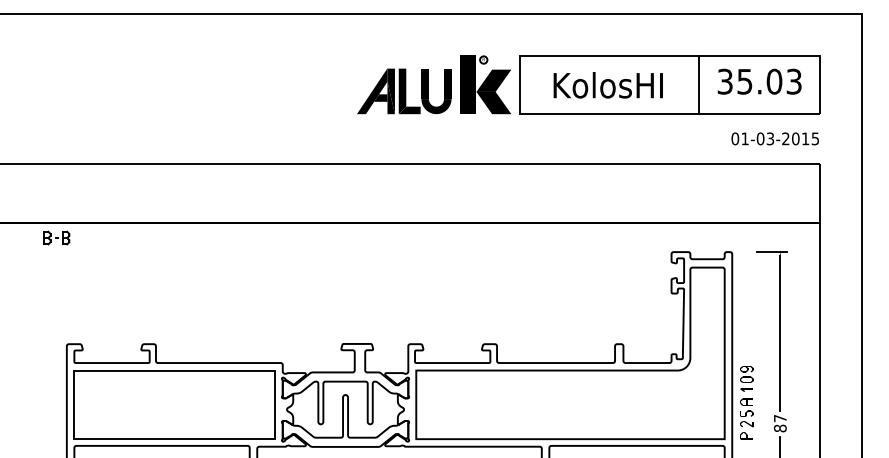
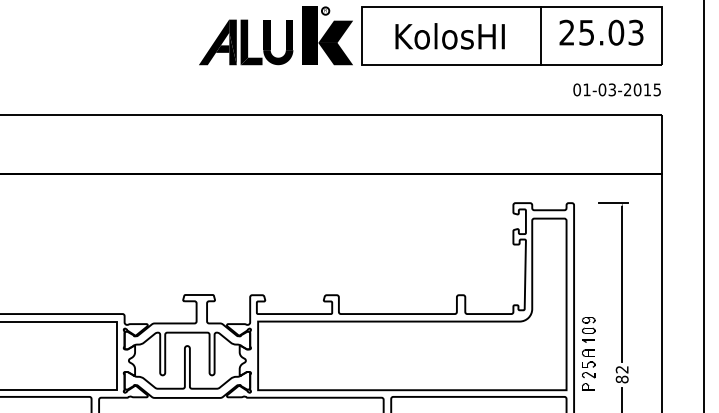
text: (724, 81) -> (566, 32), 35.03 -> 25.03
text: (780, 418) -> (622, 369), 87 -> 82

